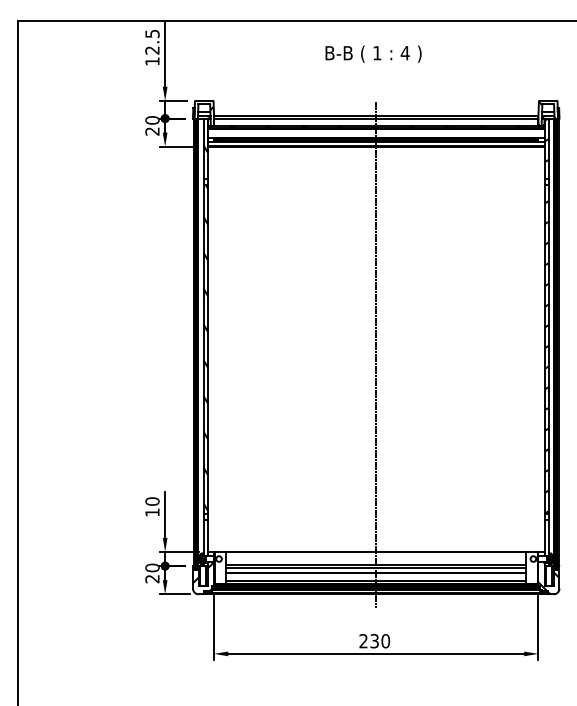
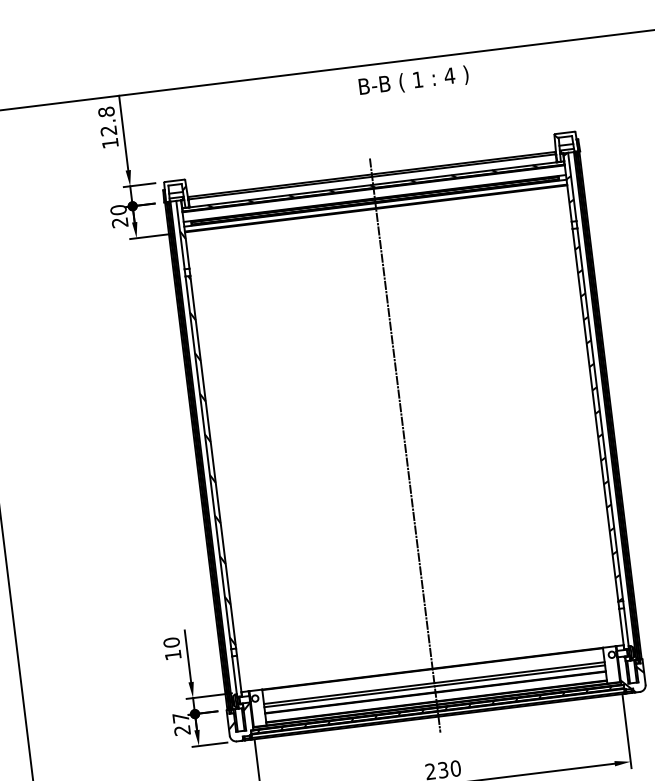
text: (152, 33) -> (106, 111), 12.5 -> 12.8
text: (373, 53) -> (413, 80), moved
text: (152, 567) -> (180, 717), 20 -> 27

